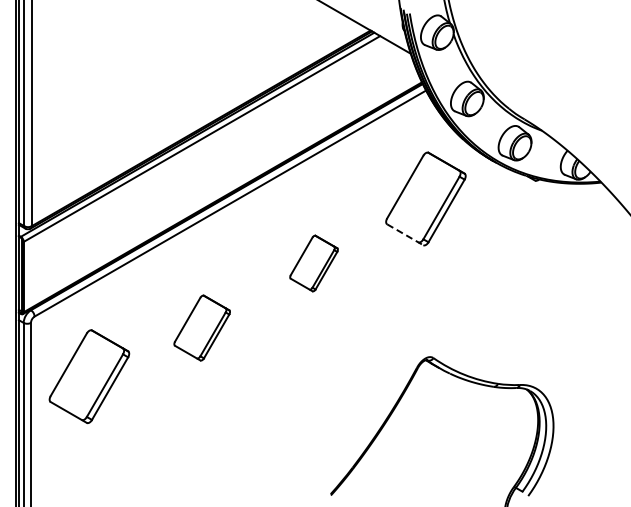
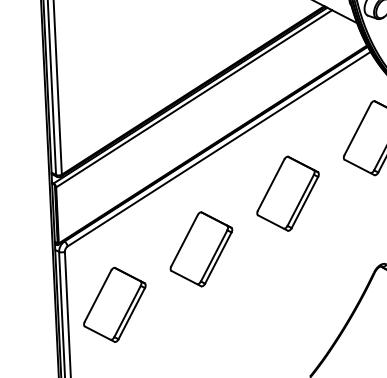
line: (405, 234) -> (359, 167), dashed -> solid
part: (313, 263) -> (287, 193), size x1.67
part: (201, 327) -> (200, 248), size x1.43
part: (89, 376) -> (114, 304), moved

